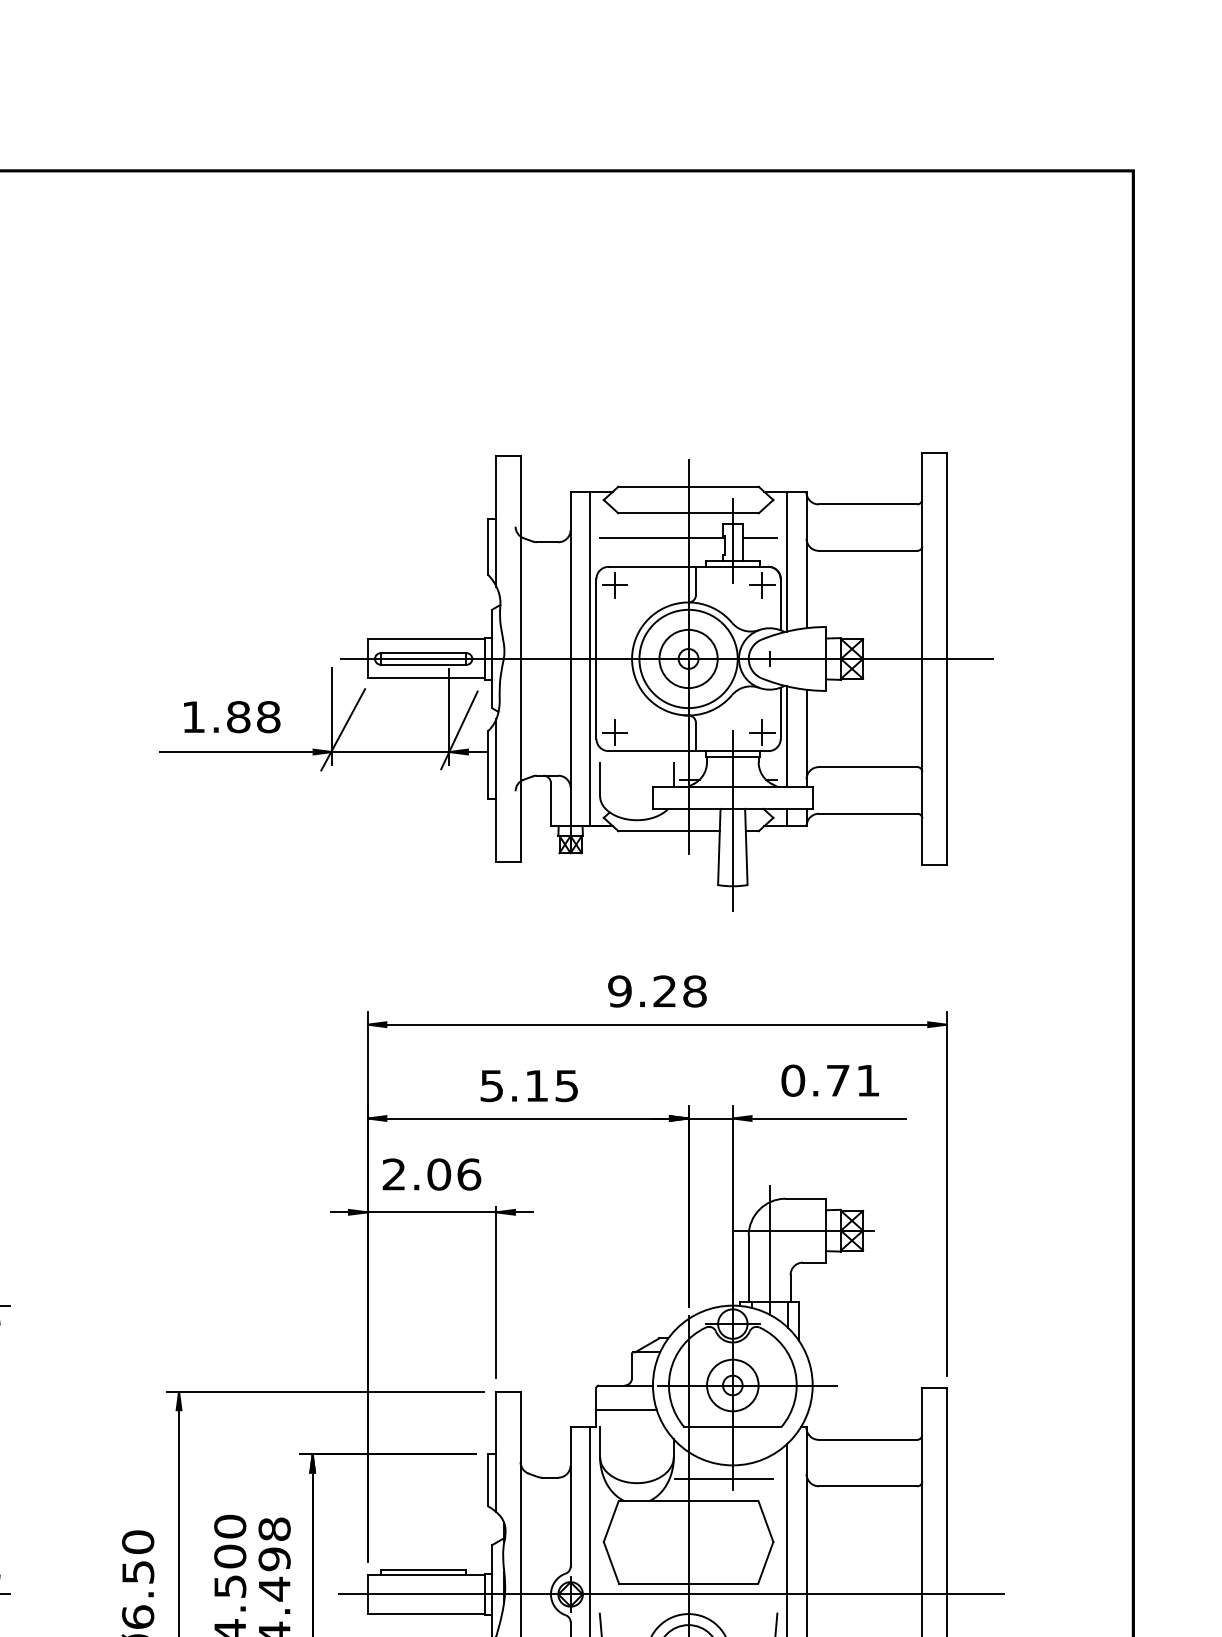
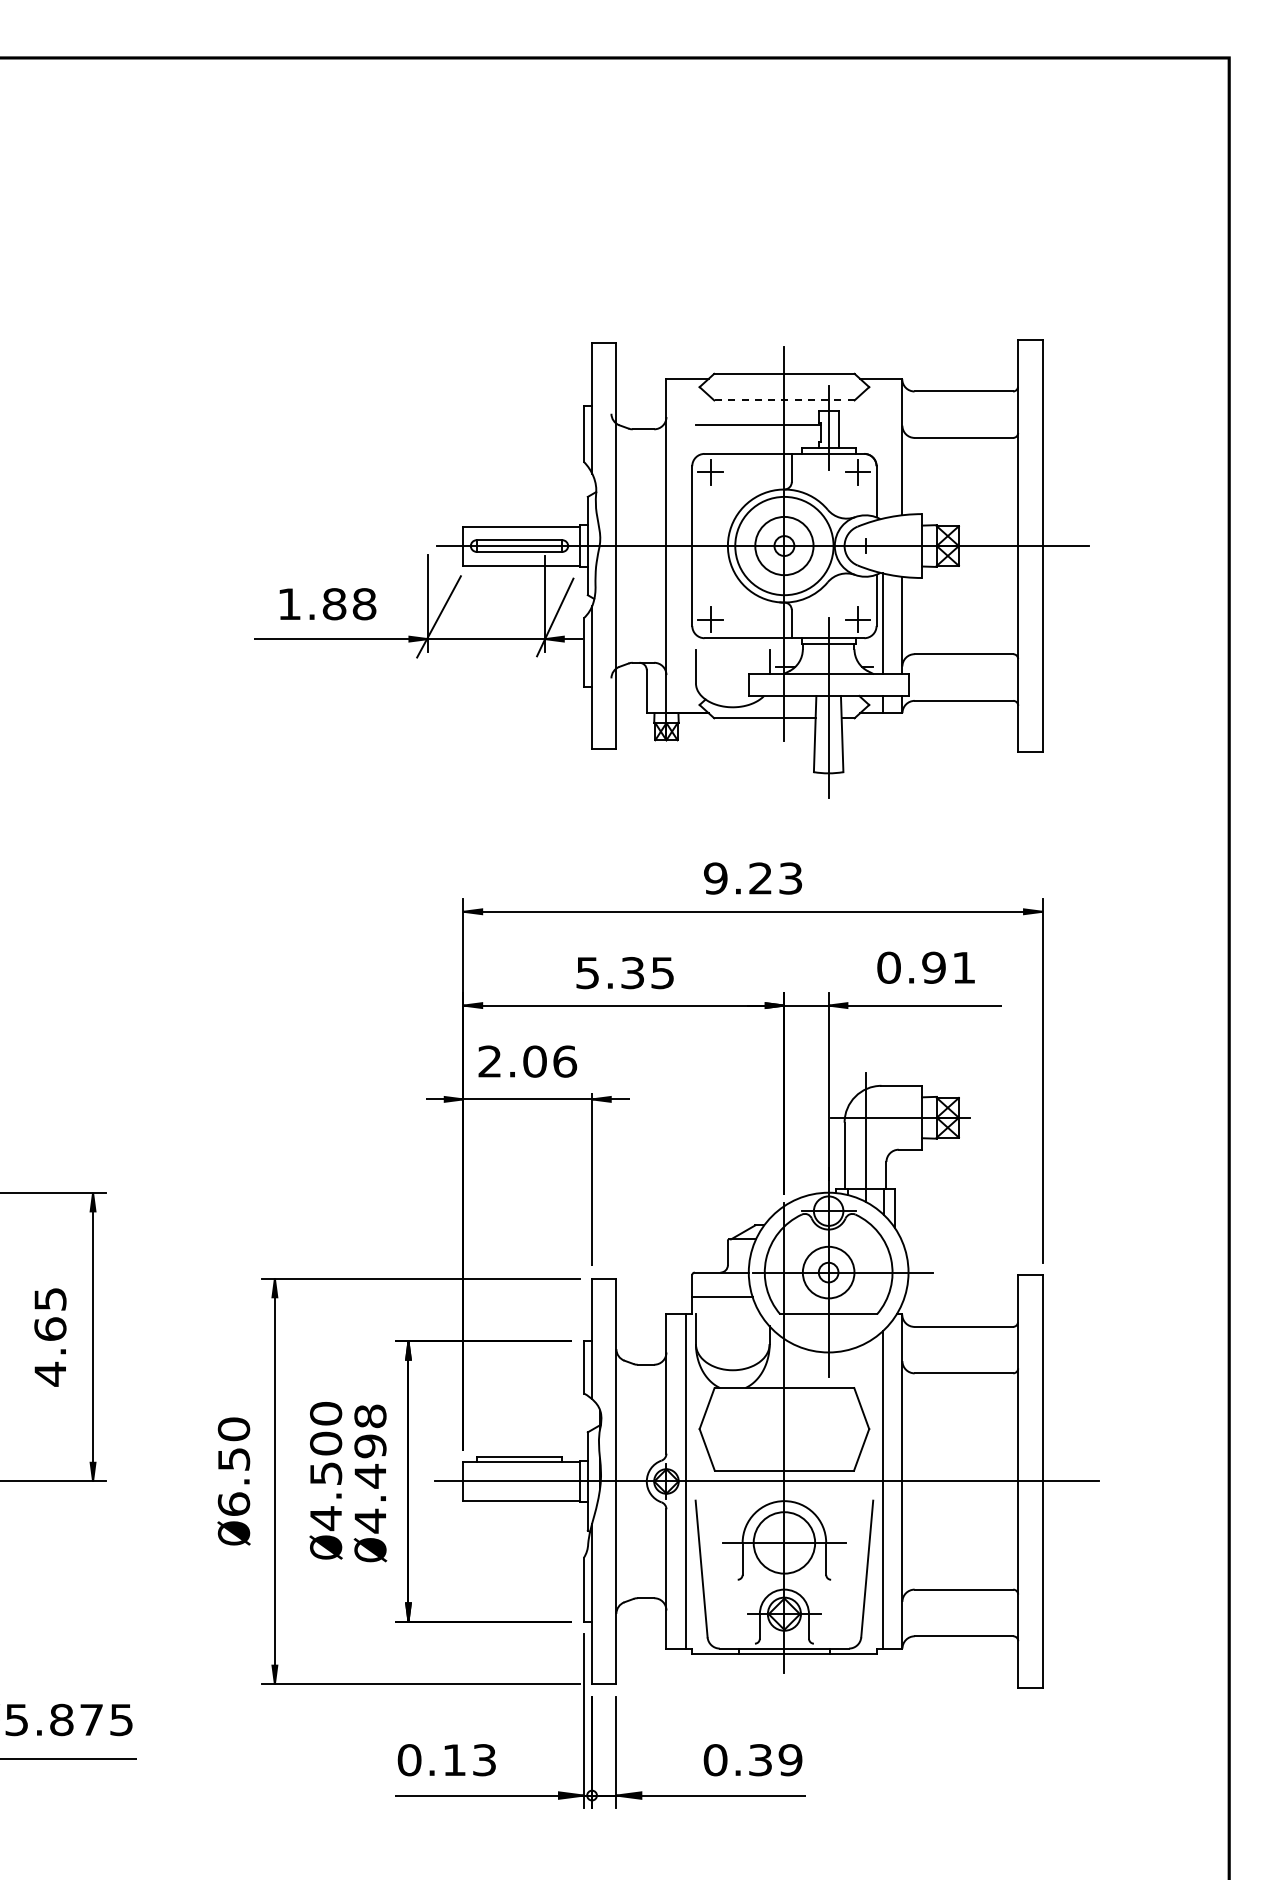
line: (687, 513) -> (783, 400), solid -> dashed
line: (759, 538) -> (855, 425), removed
line: (786, 561) -> (882, 448), removed
line: (590, 658) -> (686, 545), removed
text: (694, 991) -> (790, 878), 9.28 -> 9.23
text: (837, 1080) -> (933, 967), 0.71 -> 0.91
text: (536, 1086) -> (632, 973), 5.15 -> 5.35
line: (723, 1479) -> (819, 1366), removed

